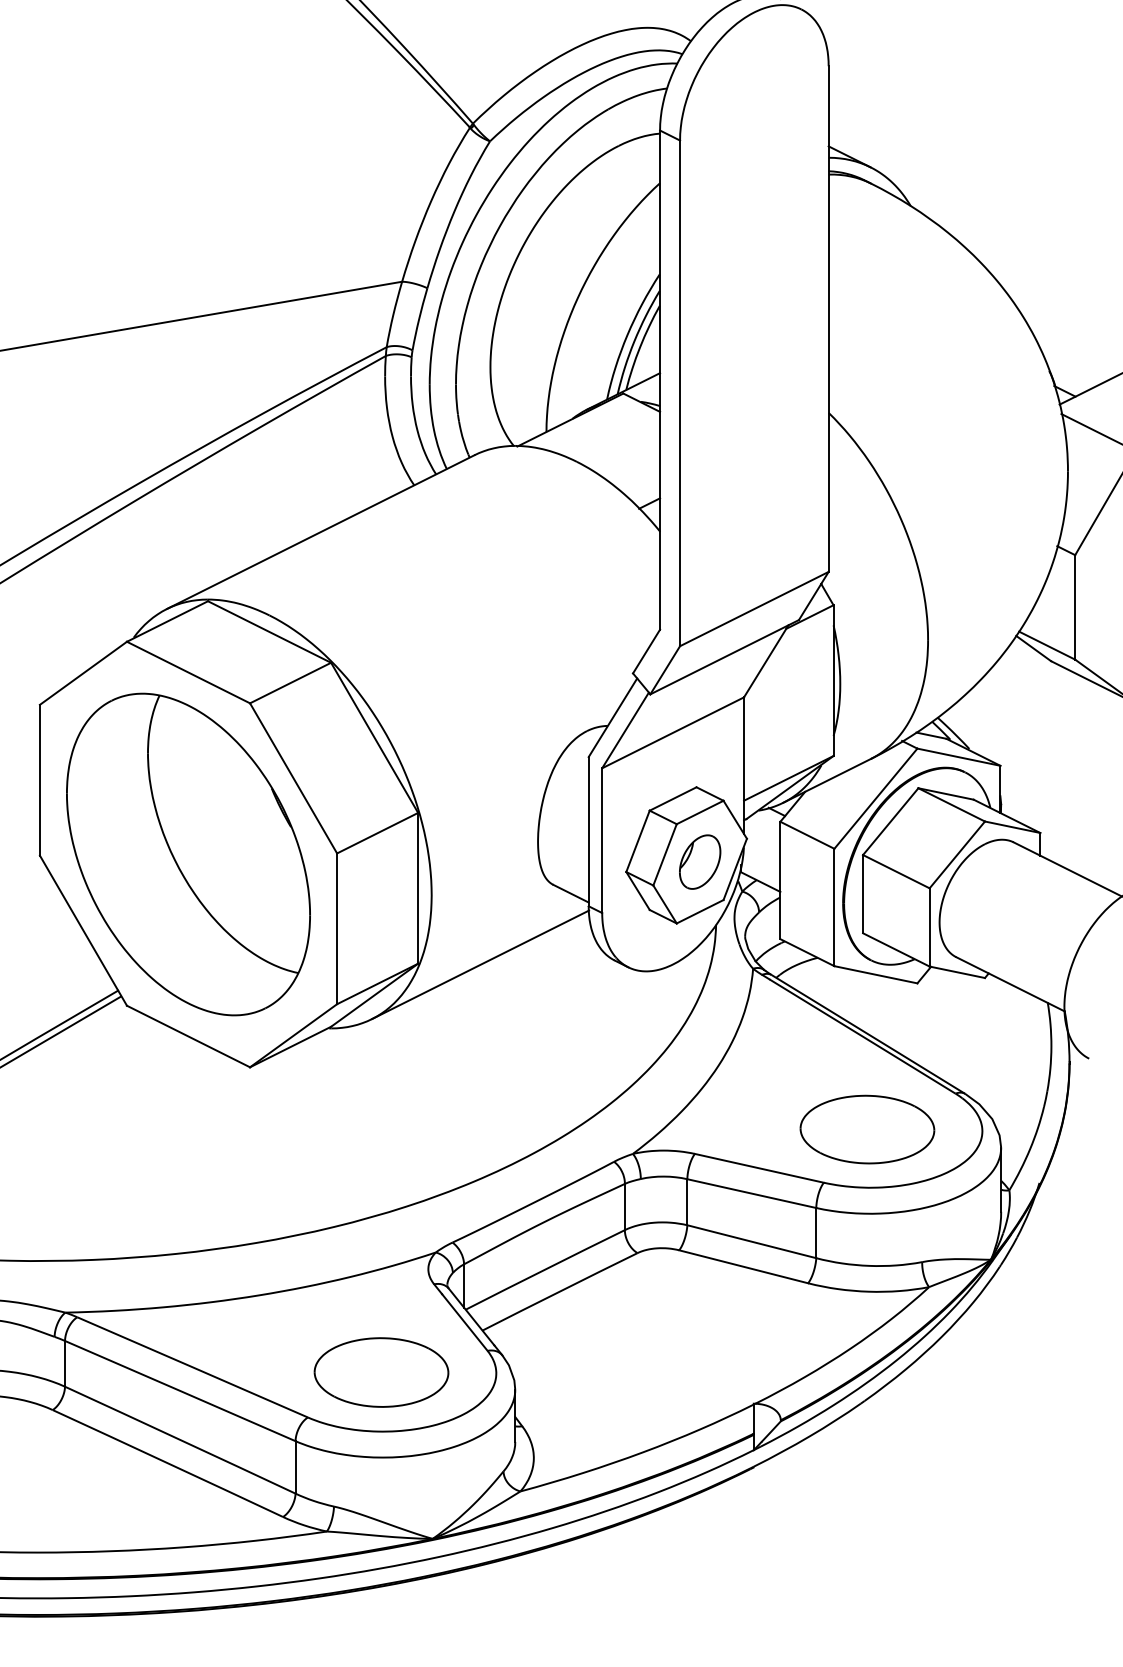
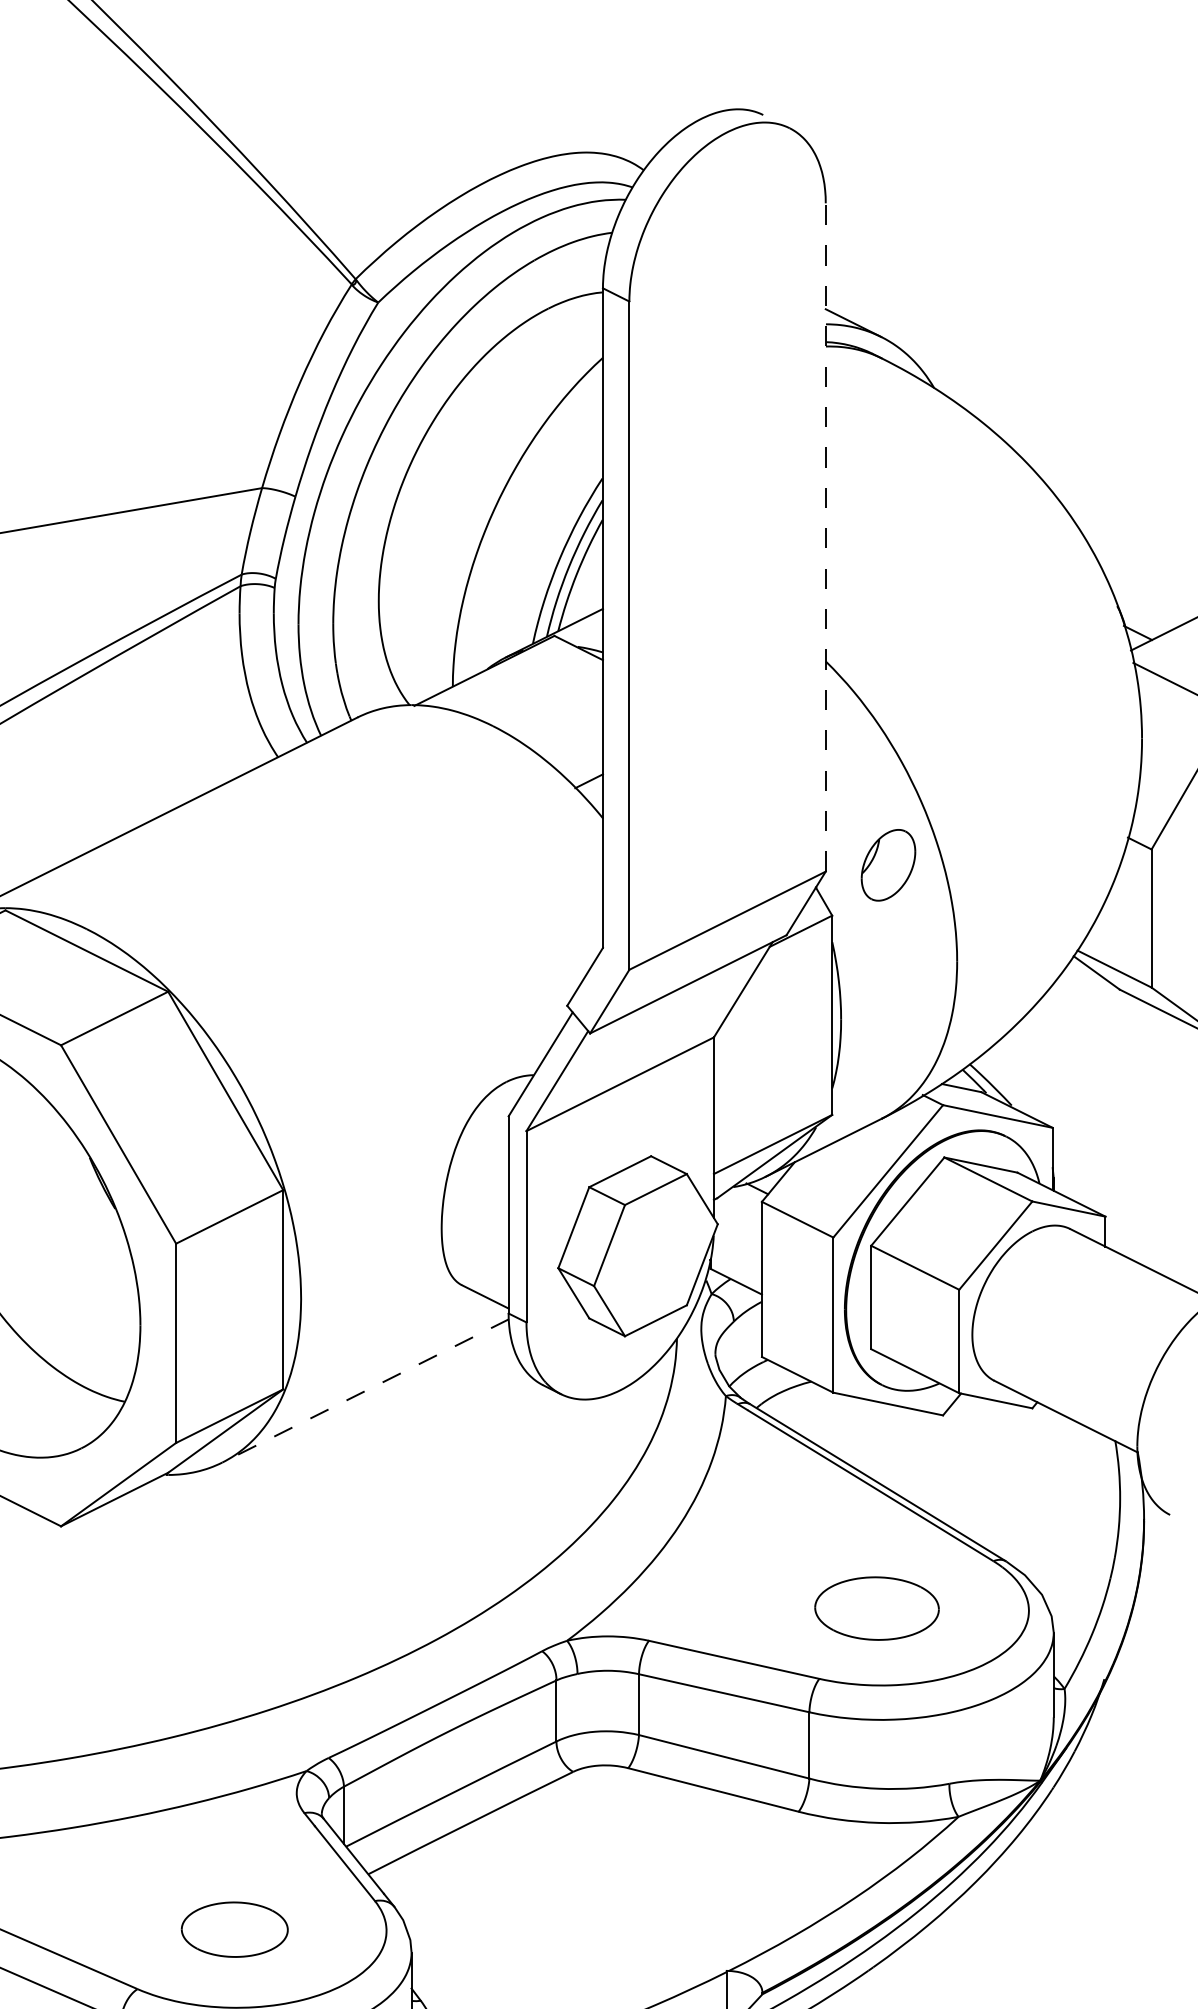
line: (828, 319) -> (825, 538), solid -> dashed
part: (700, 861) -> (888, 864), moved
line: (480, 965) -> (365, 1391), solid -> dashed
part: (867, 1129) -> (877, 1608), size x0.7
part: (381, 1372) -> (234, 1929), size x0.6

